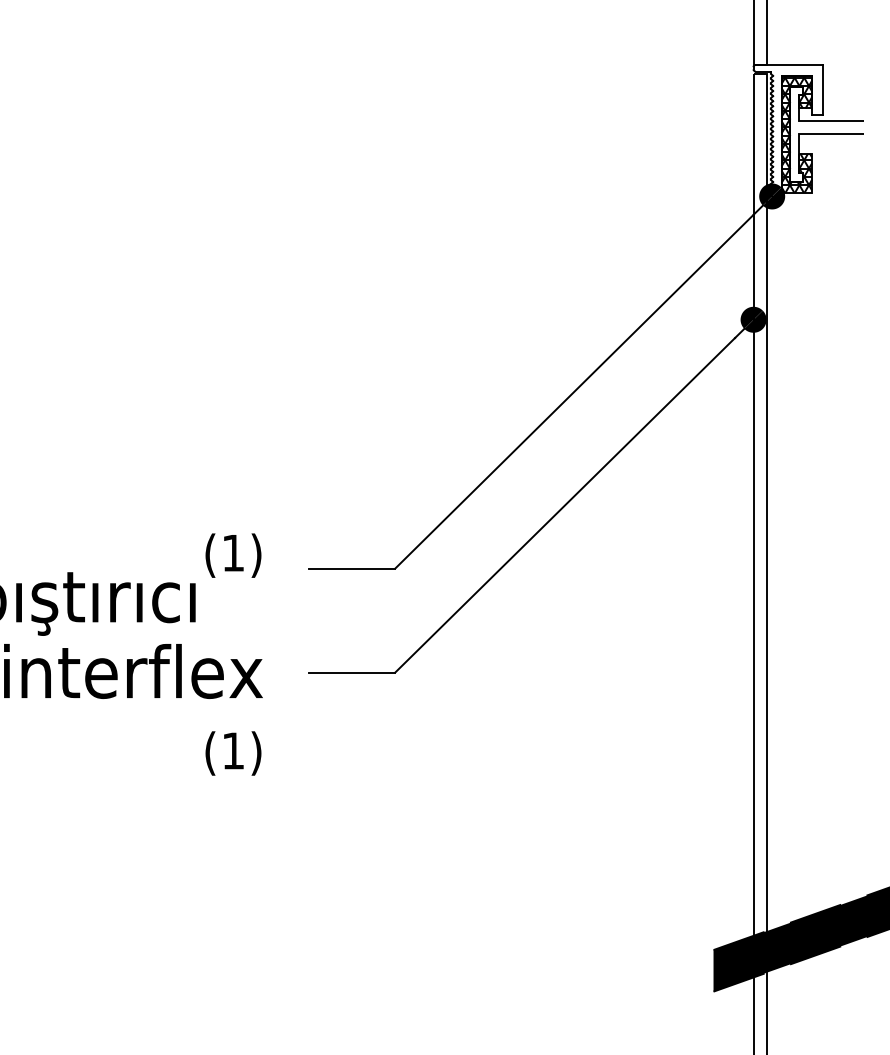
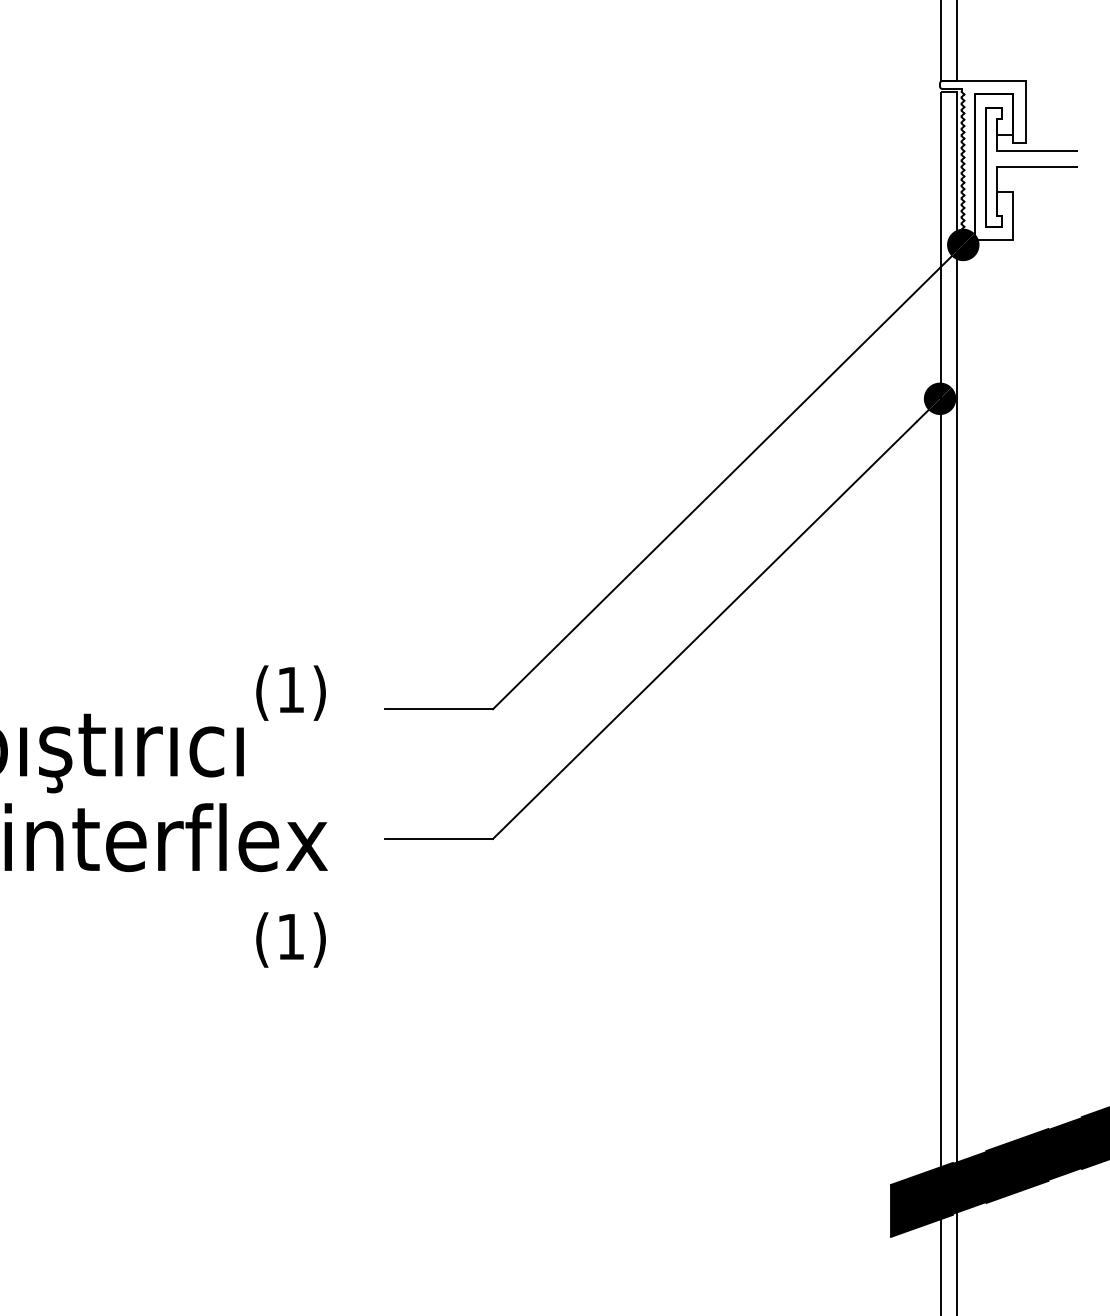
hatch: (796, 134) -> (993, 167), removed

